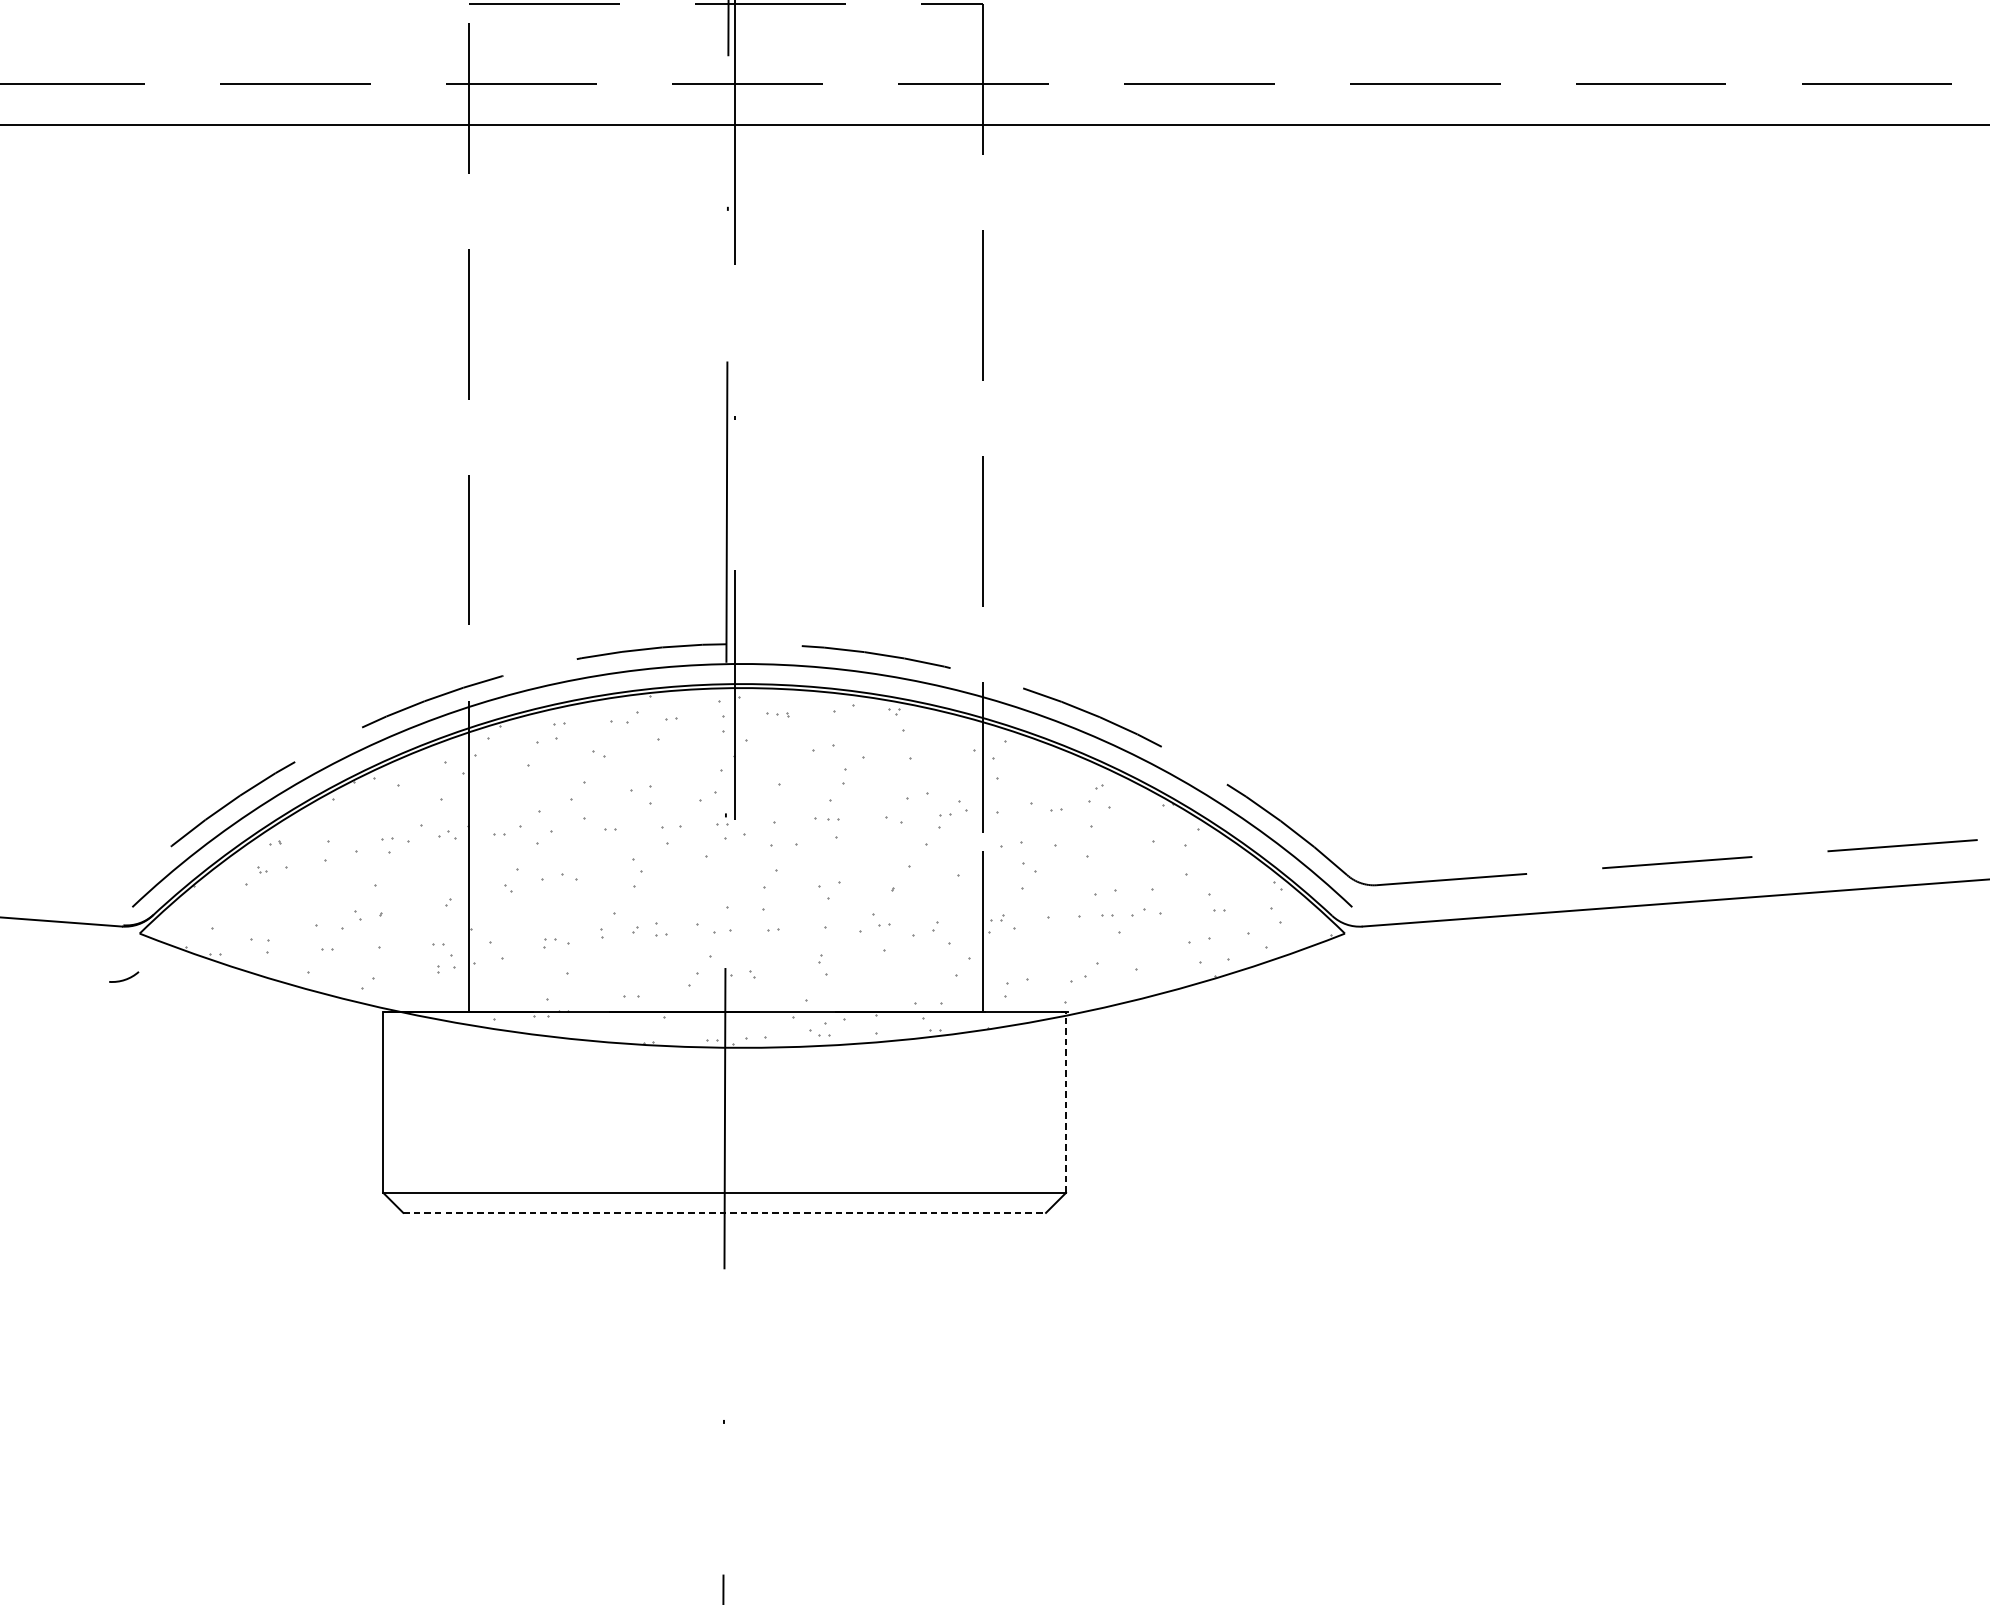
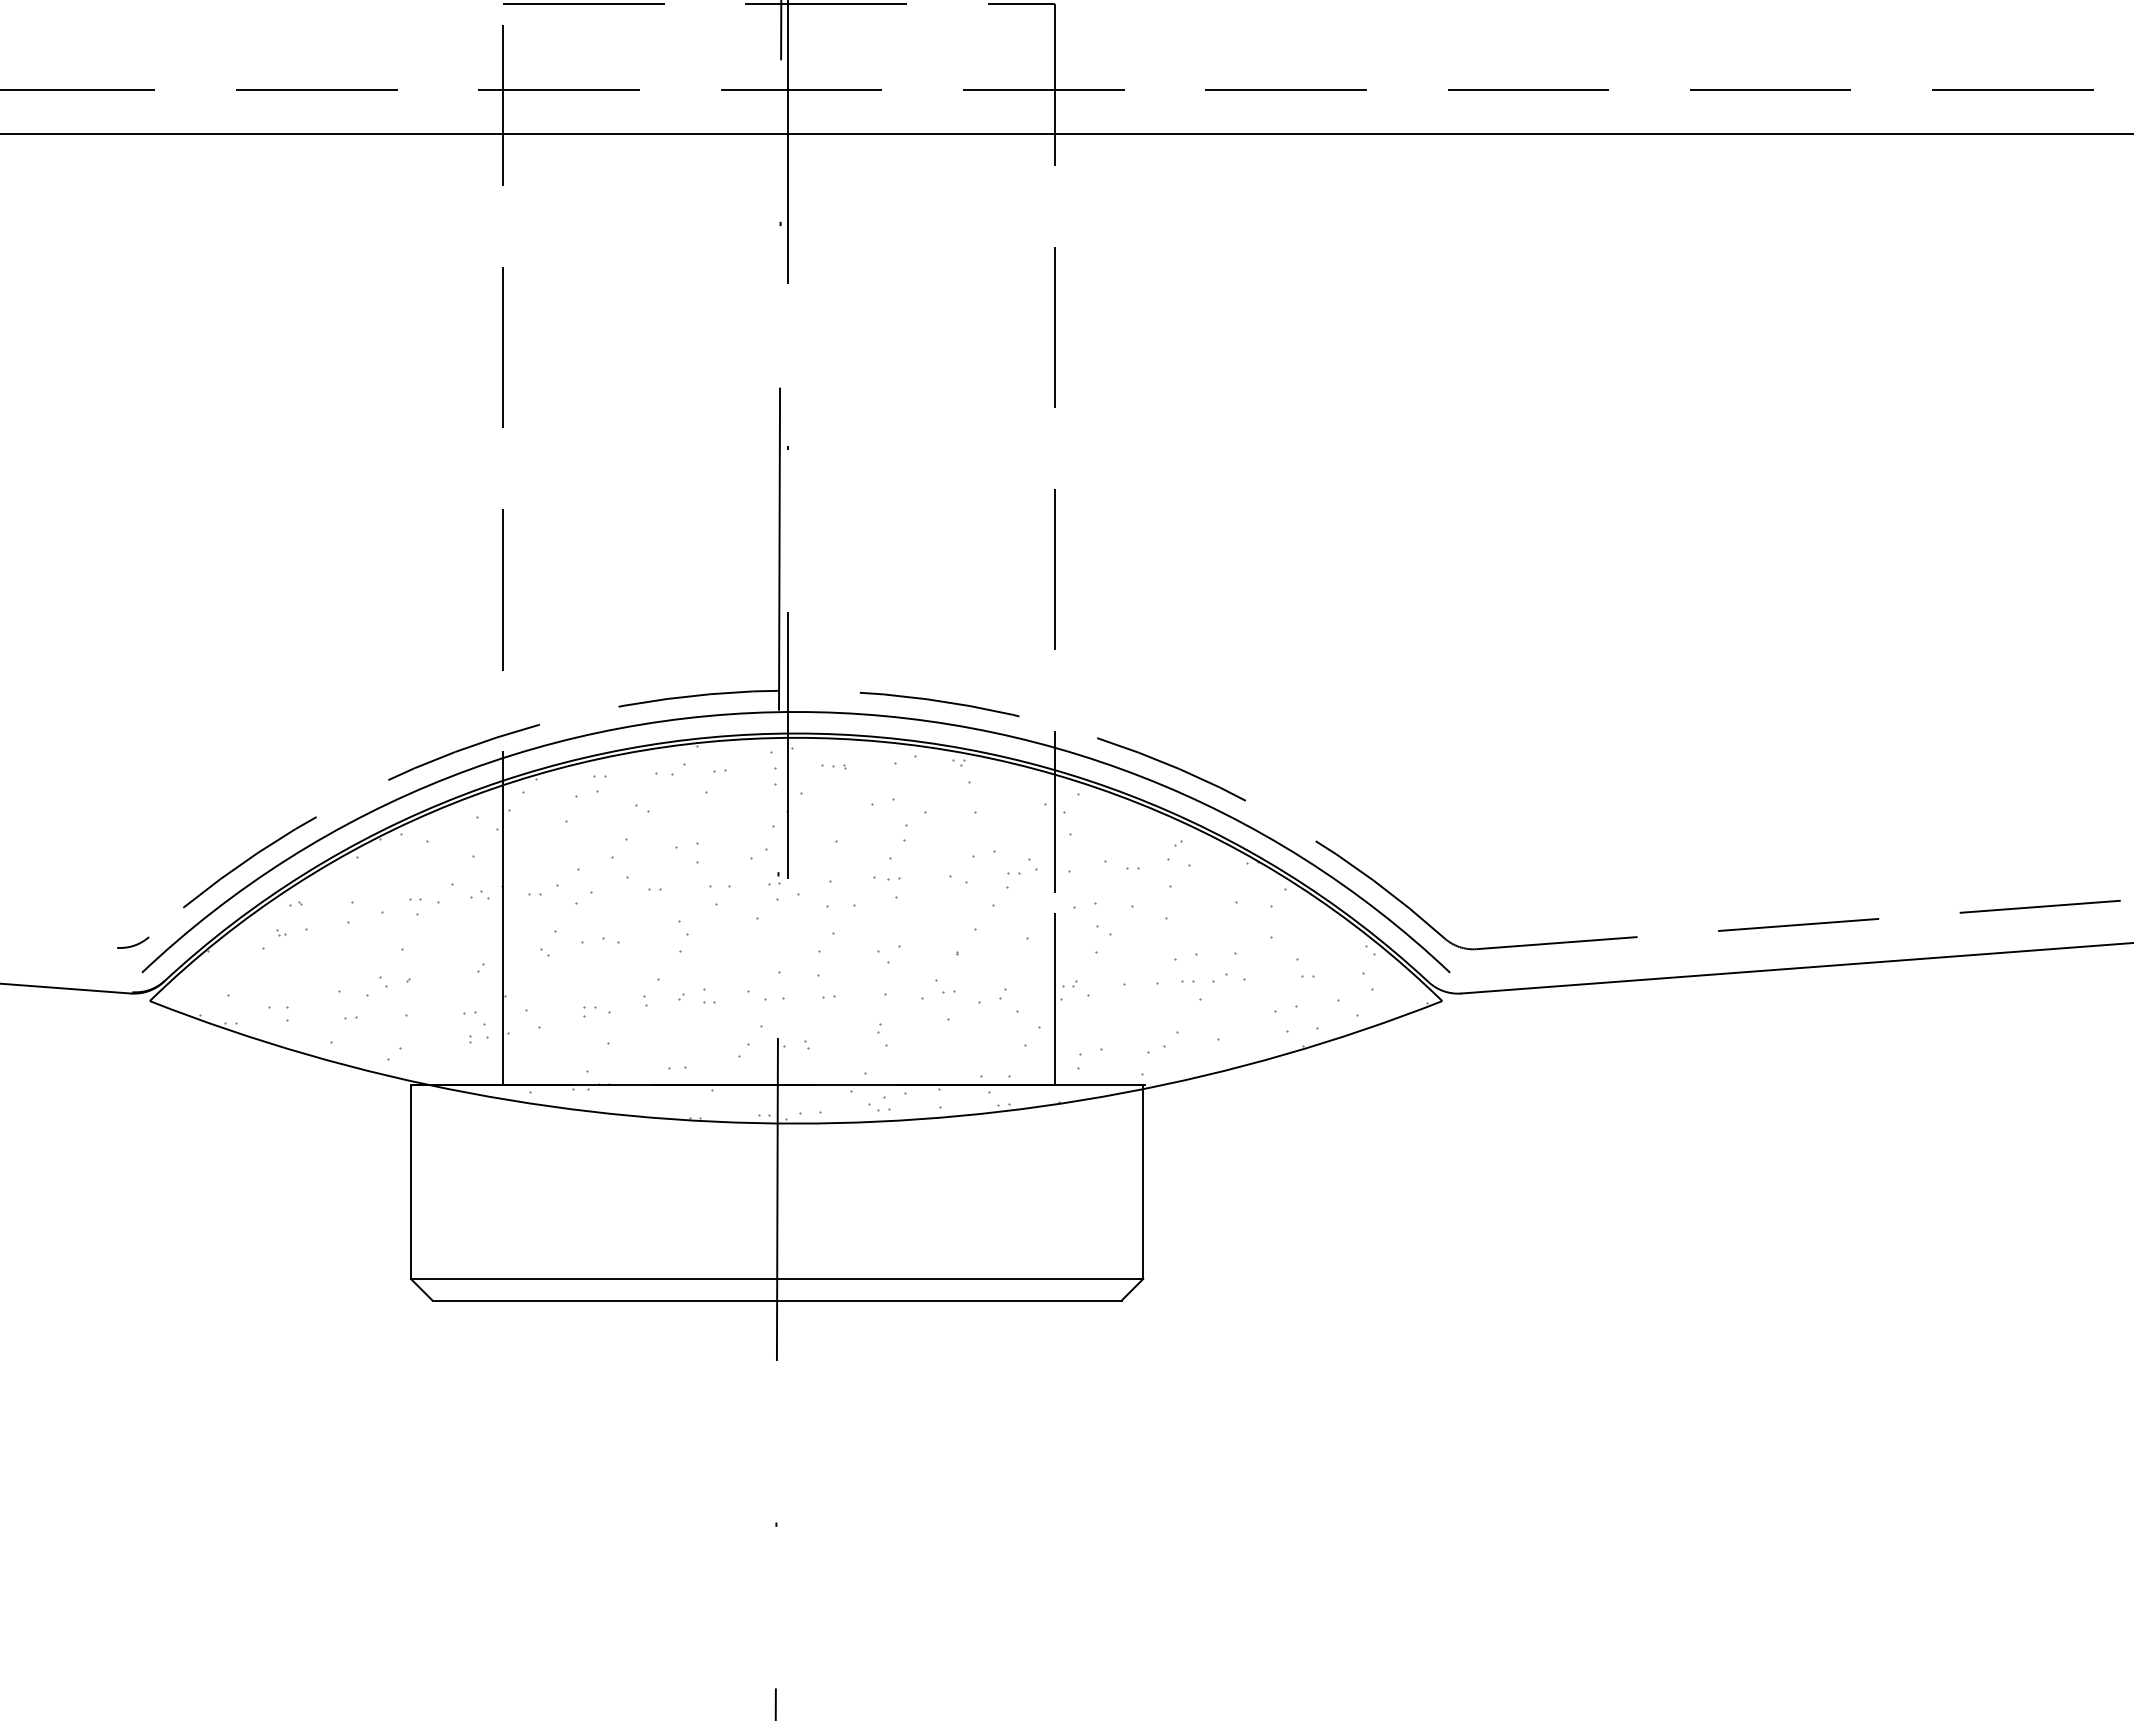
arc: (125, 978) -> (134, 944), moved
line: (1066, 1102) -> (1143, 1182), dashed -> solid
line: (725, 1212) -> (777, 1300), dashed -> solid

